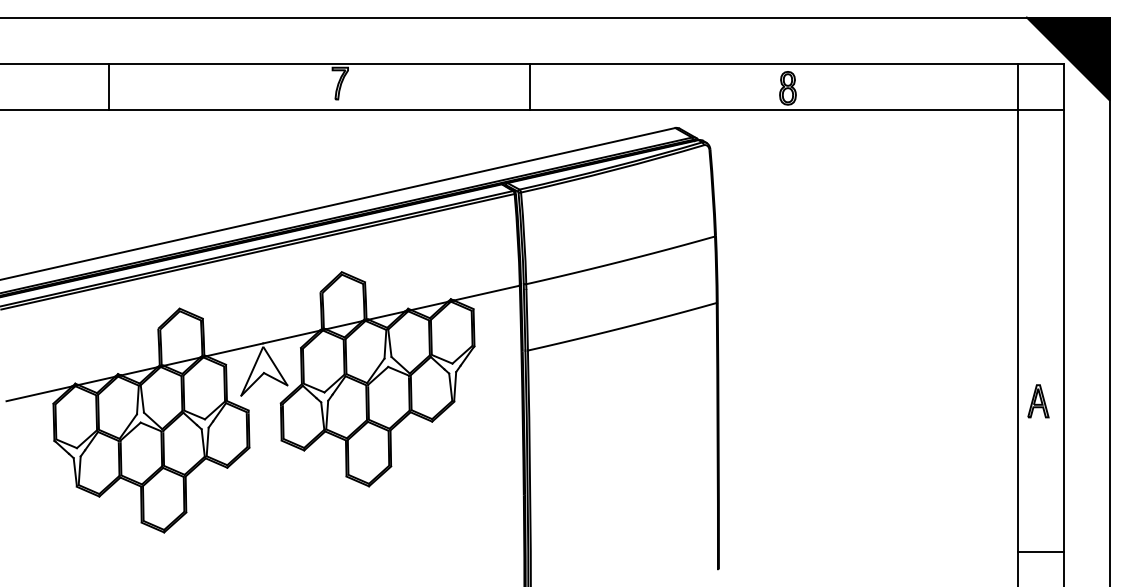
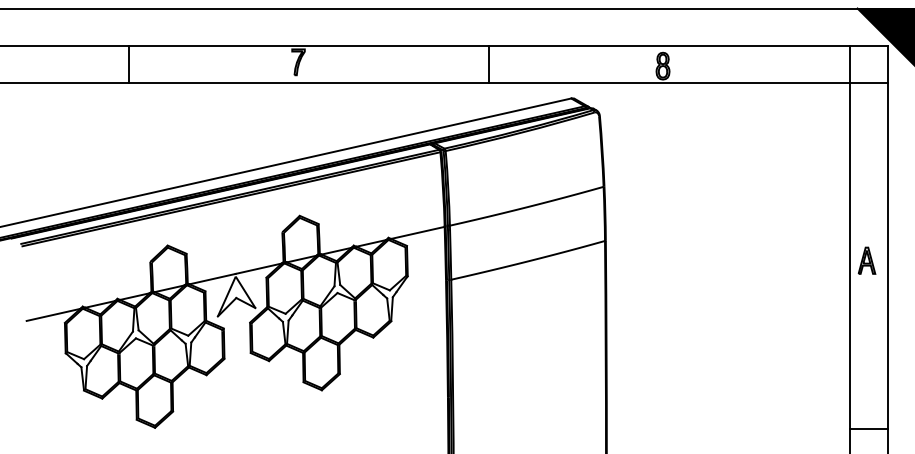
line: (109, 86) -> (129, 64), moved
line: (529, 86) -> (489, 64), moved
part: (1038, 401) -> (867, 260), moved
line: (1040, 552) -> (868, 429), moved

